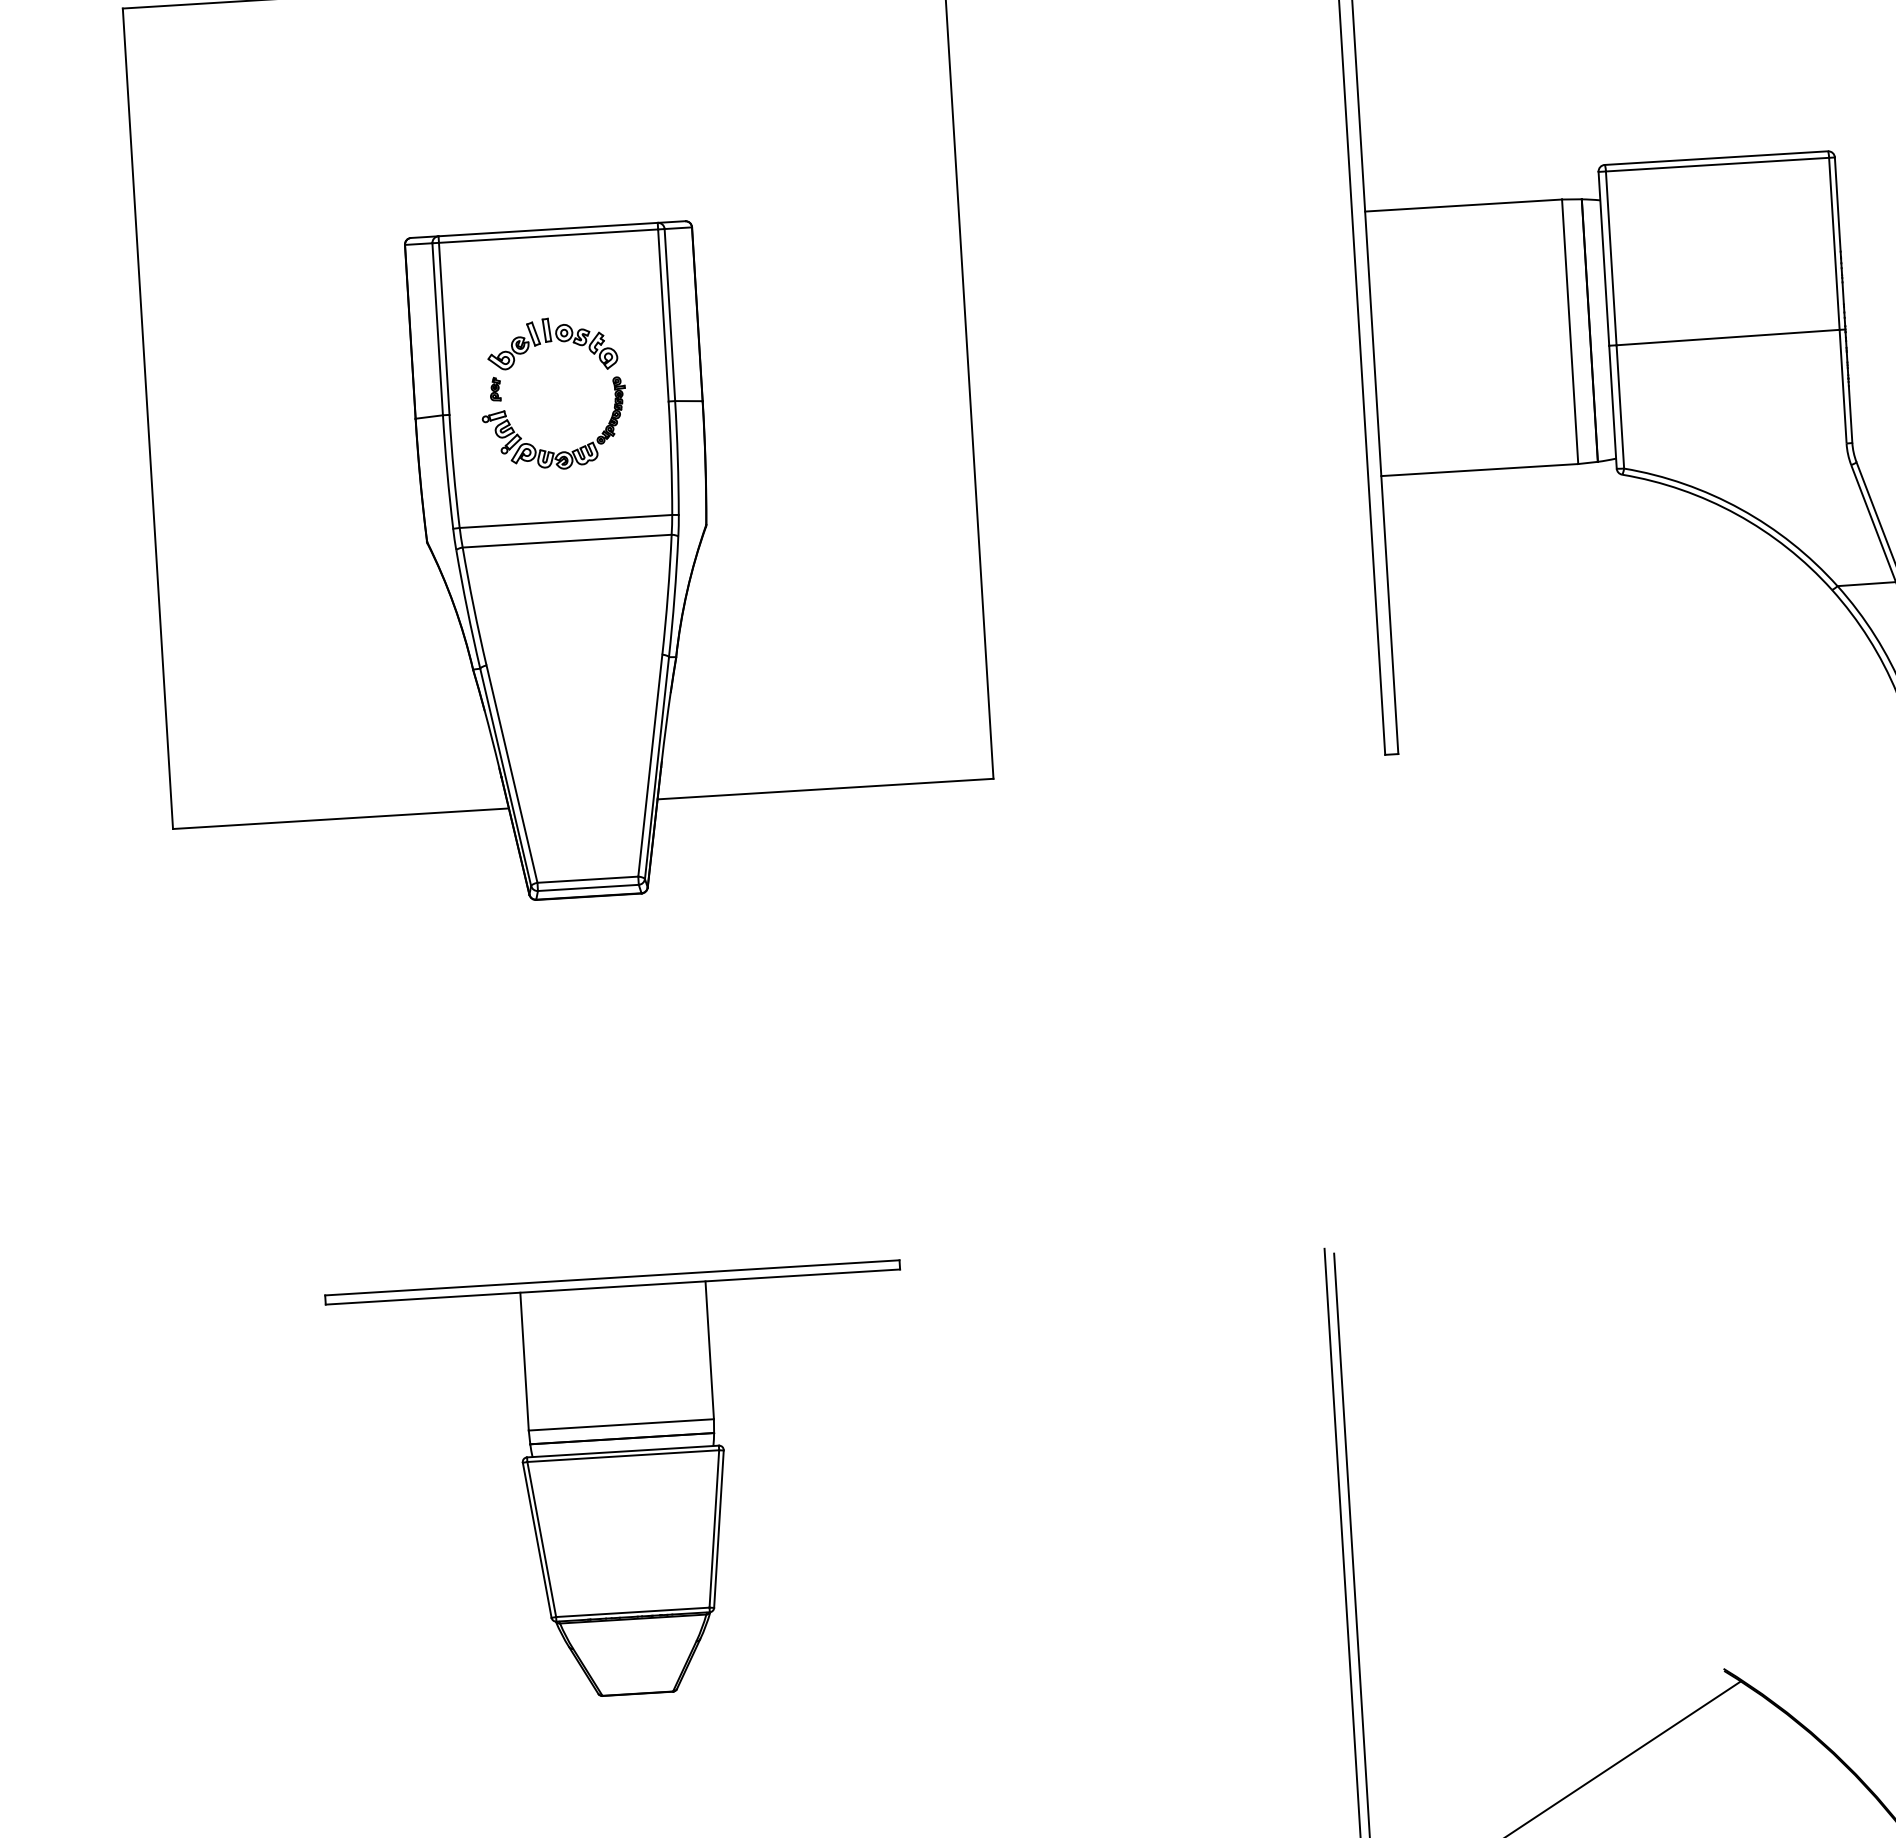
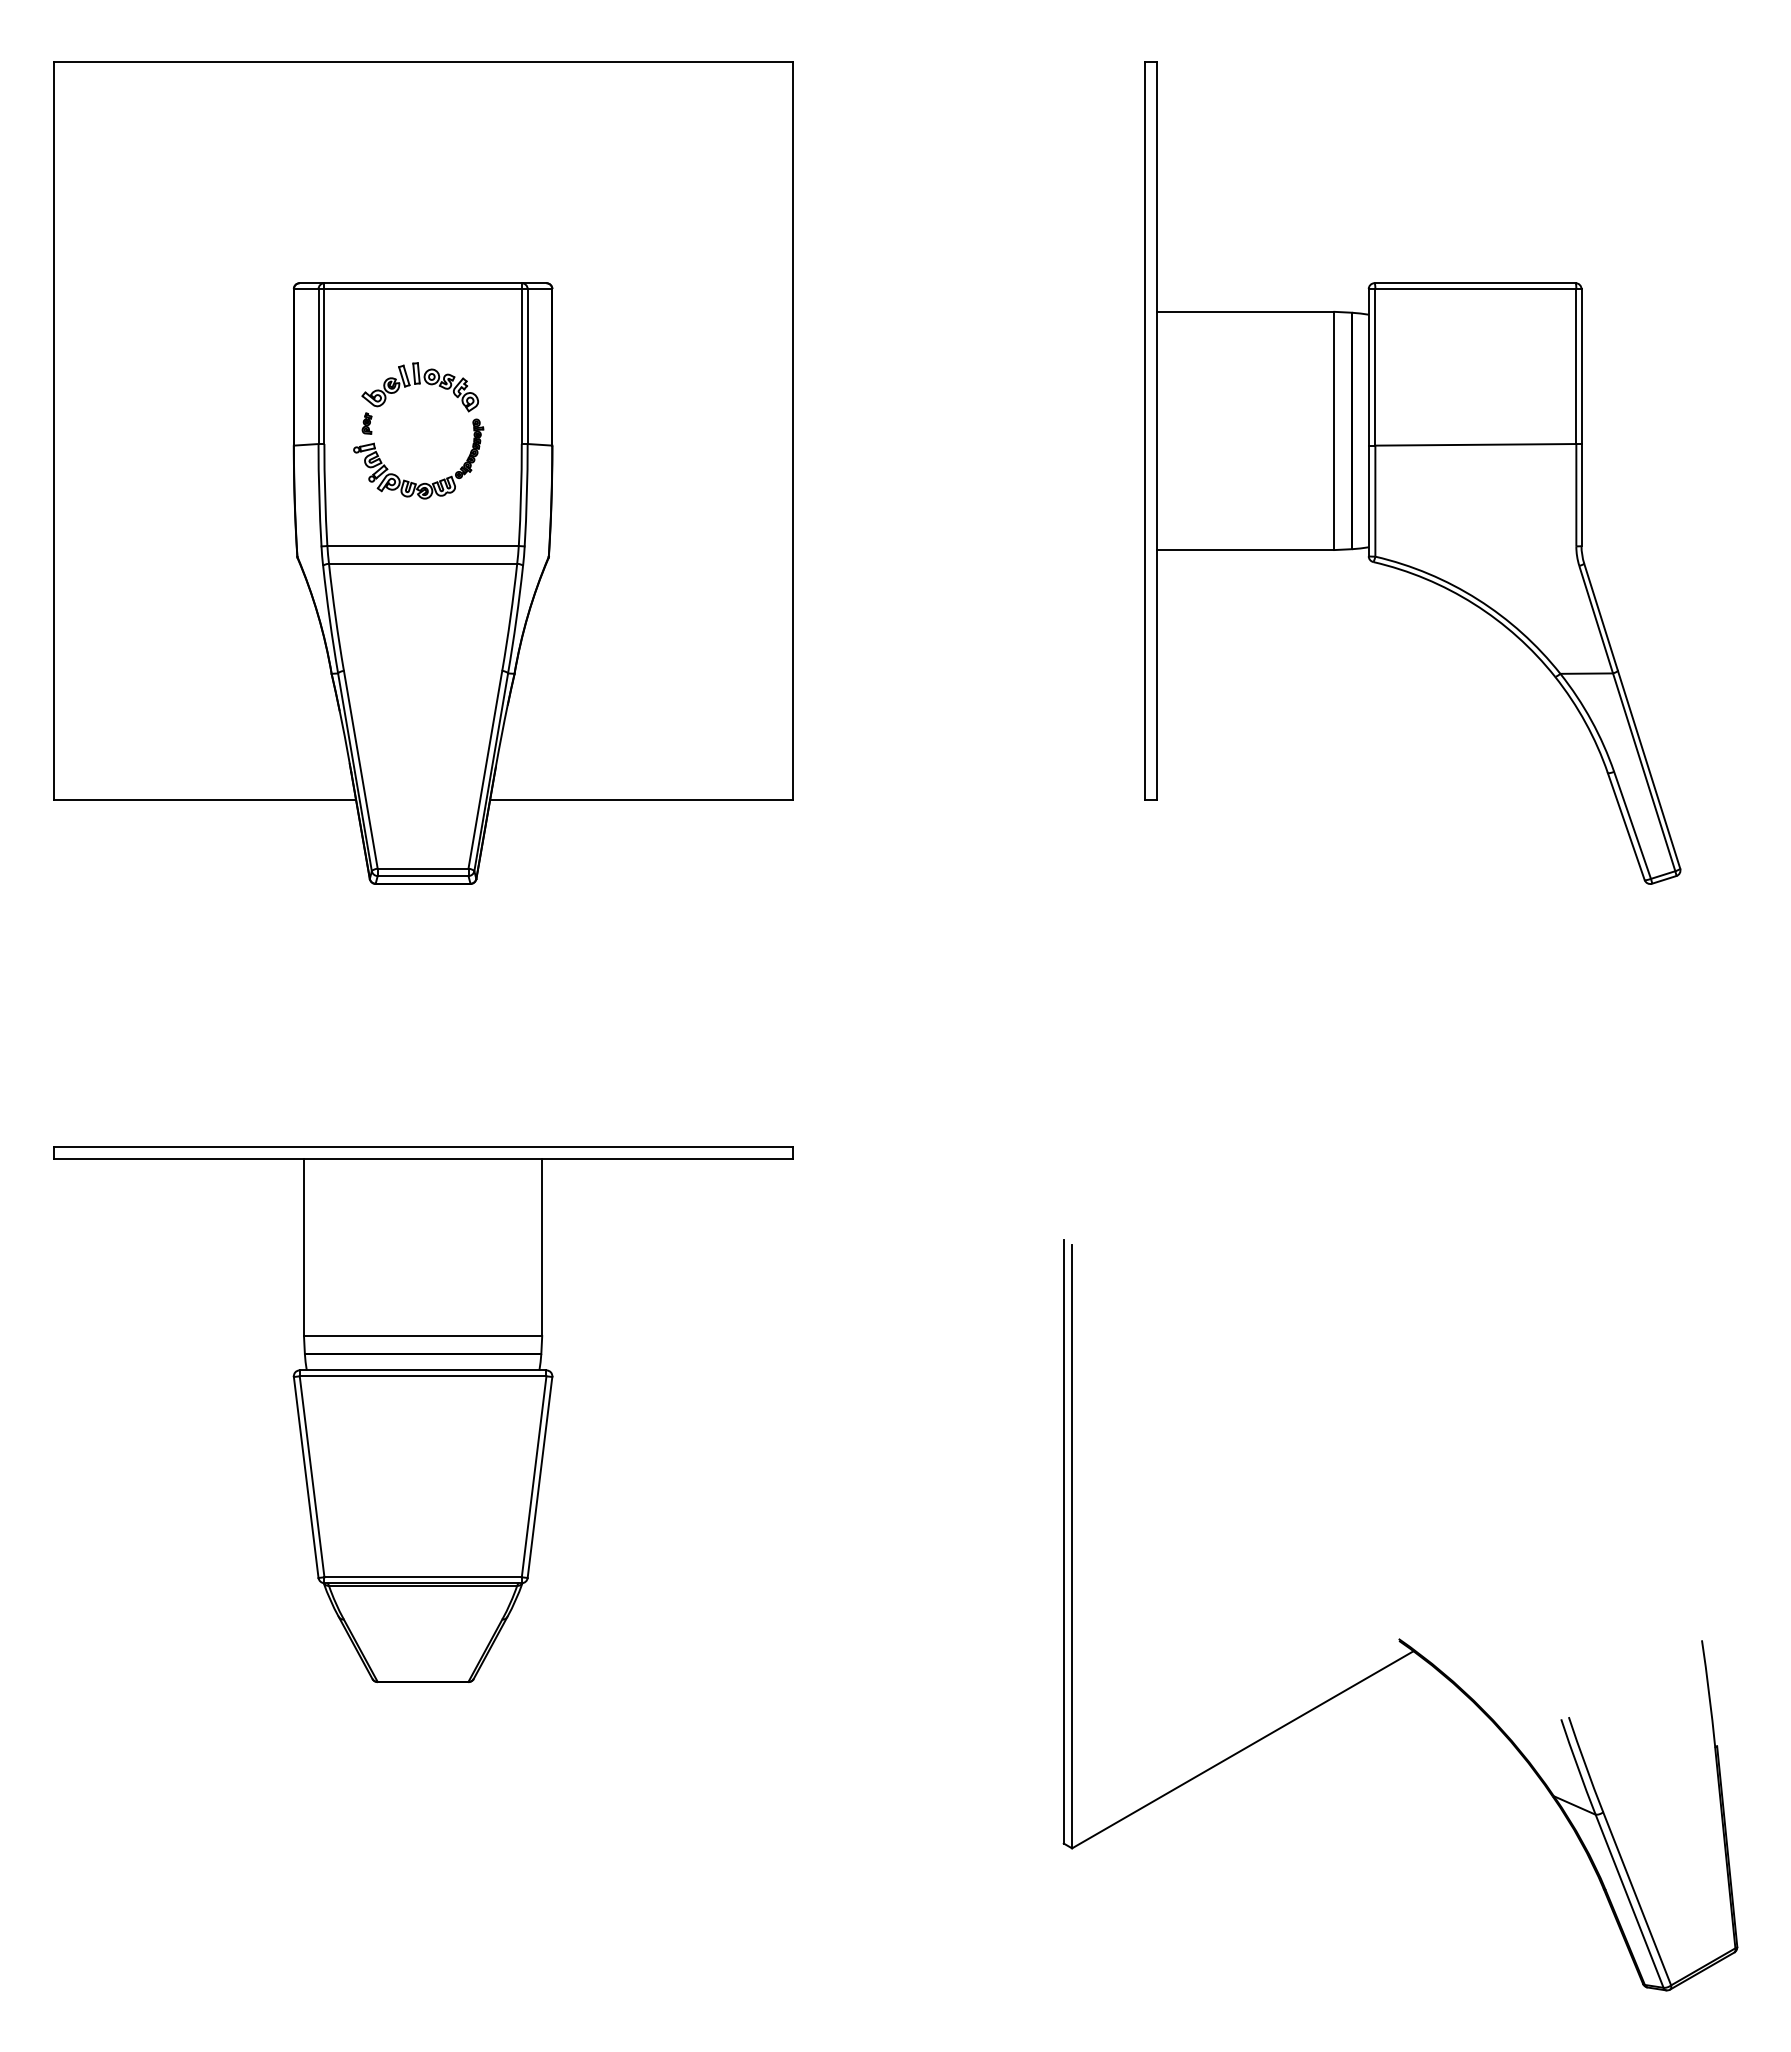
part: (625, 1485) -> (423, 1414), size x1.43

